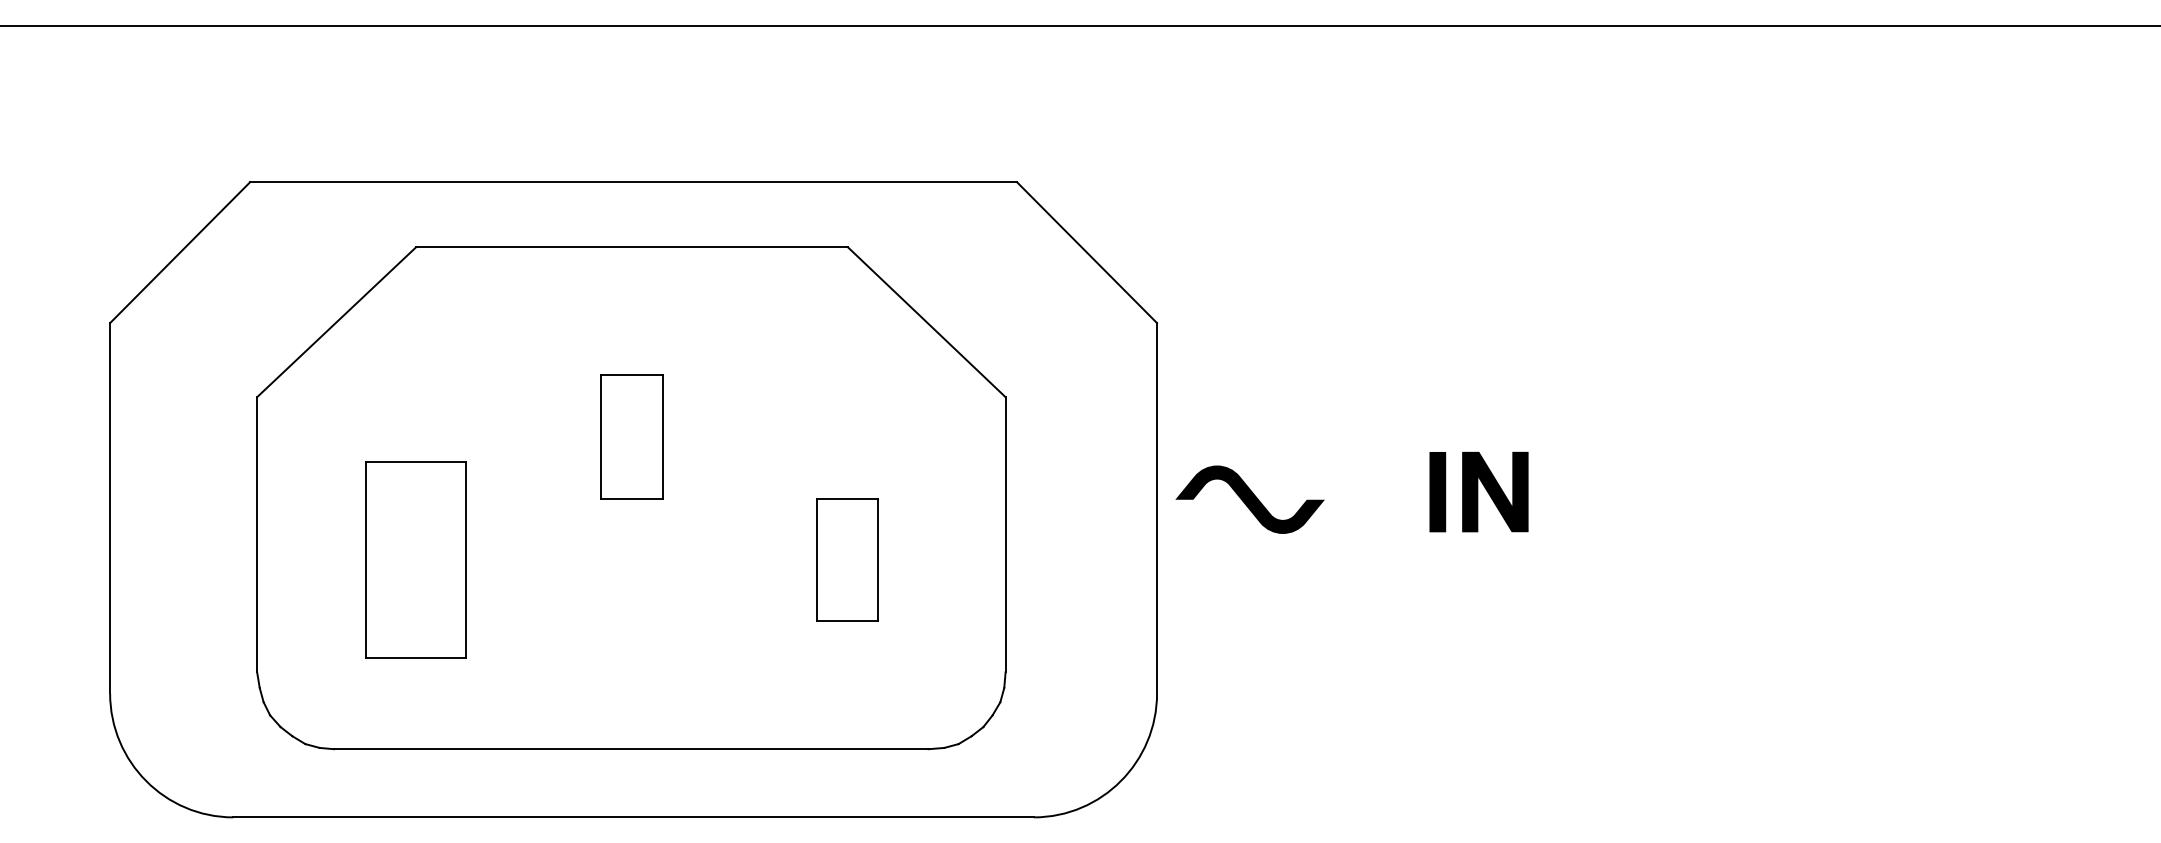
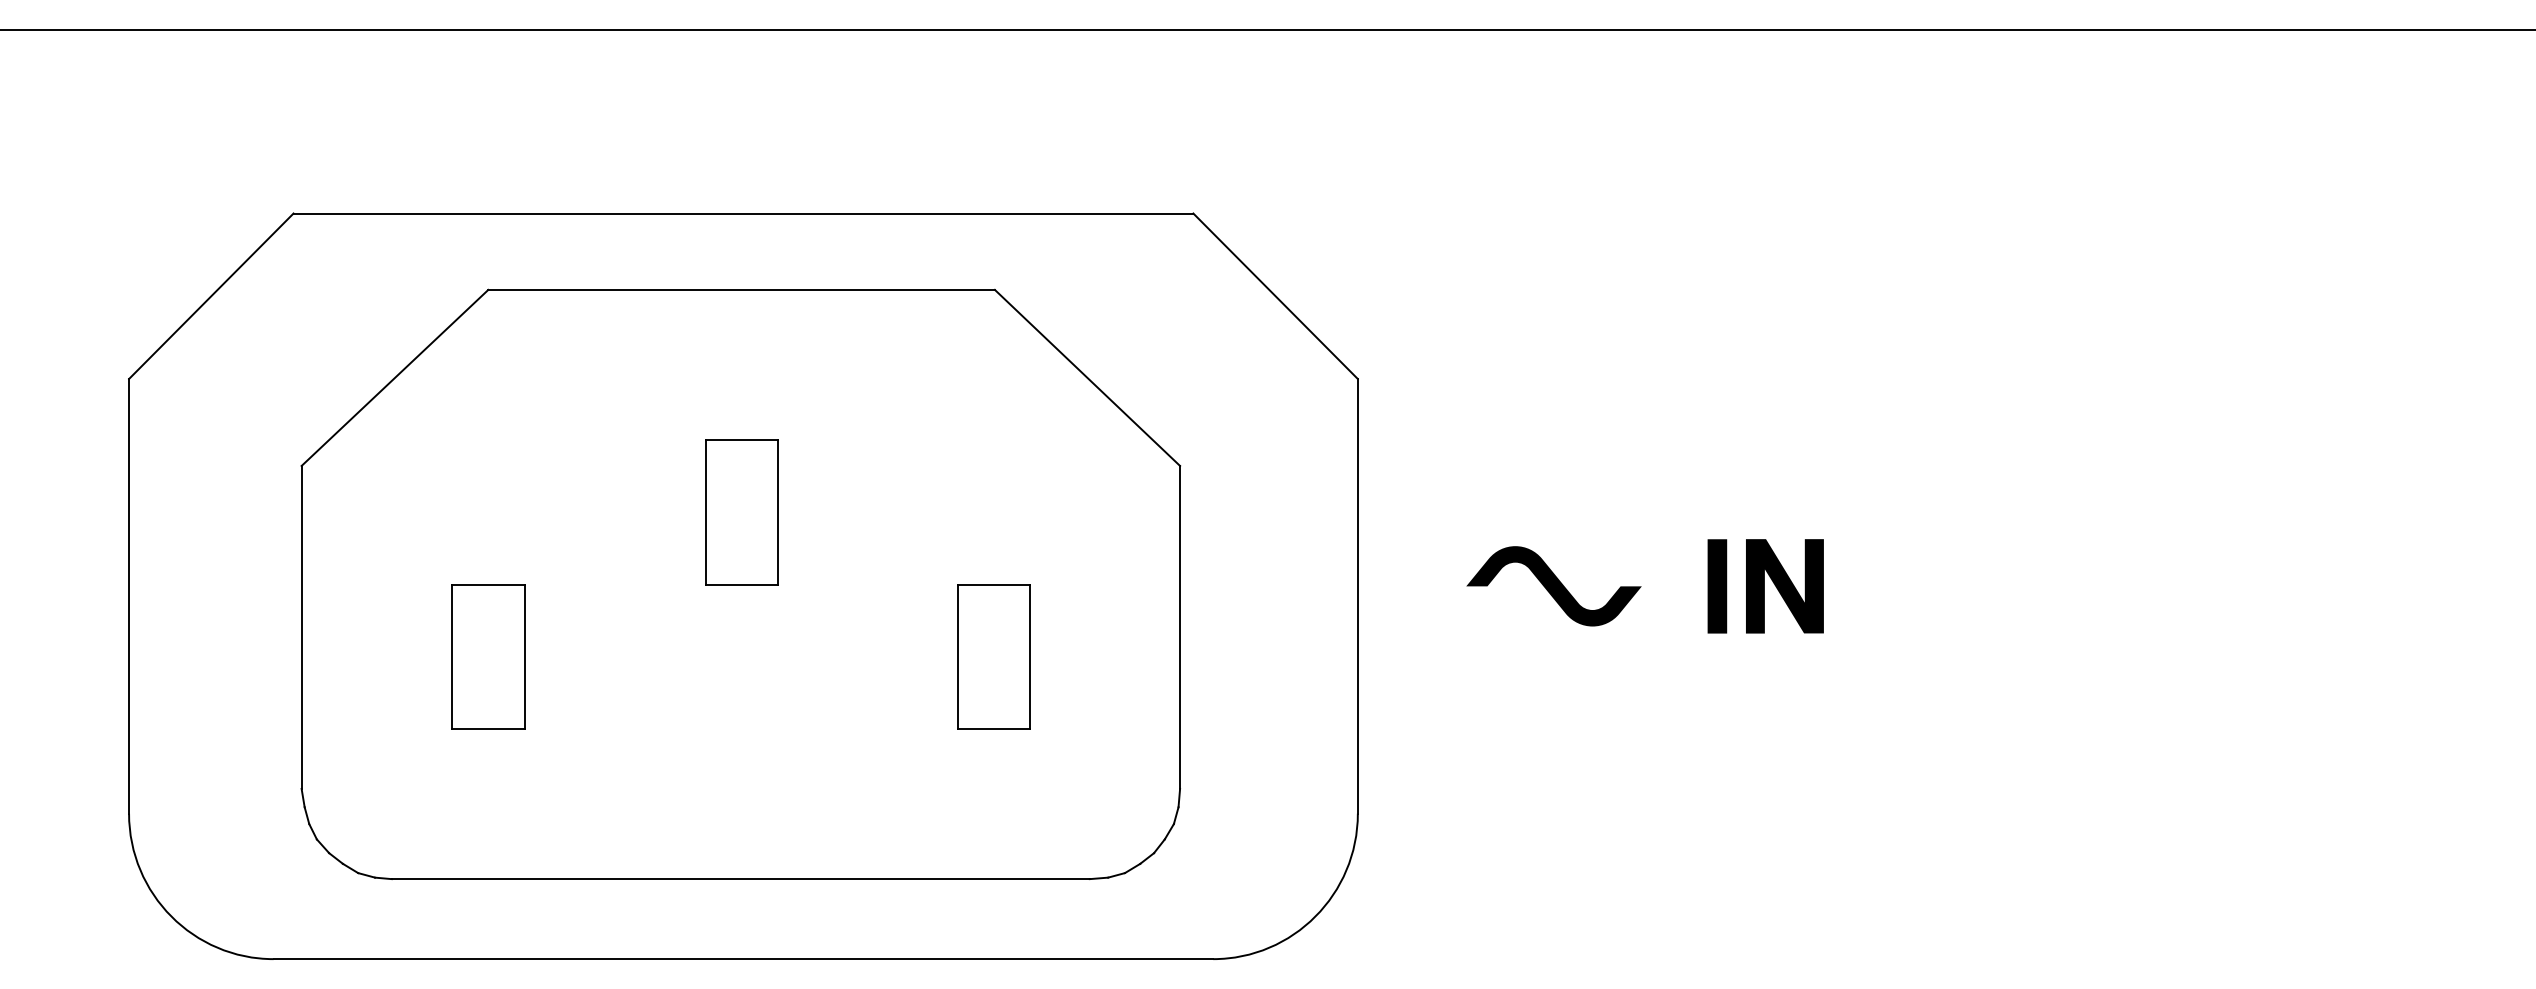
part: (1478, 492) -> (1765, 586), moved
part: (1249, 499) -> (1553, 586), moved
part: (416, 559) -> (488, 656), size x0.62

